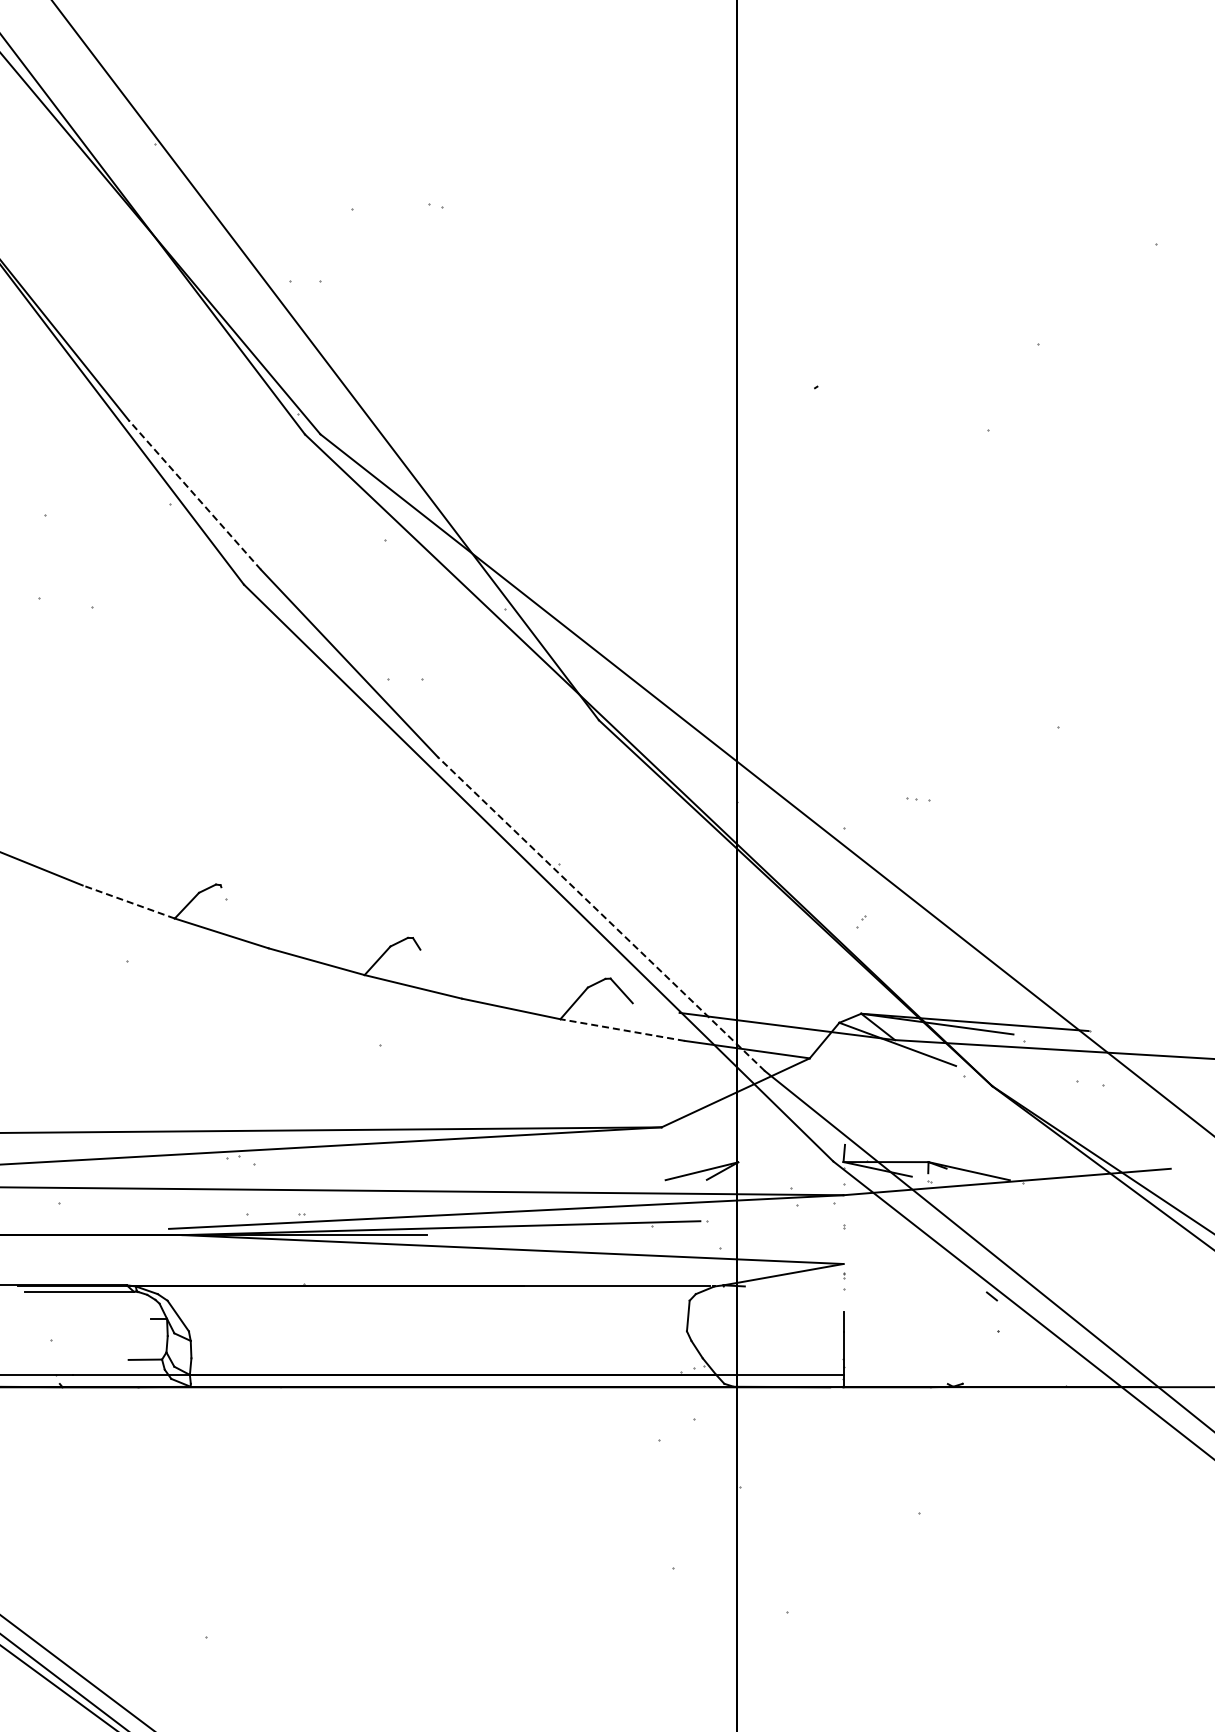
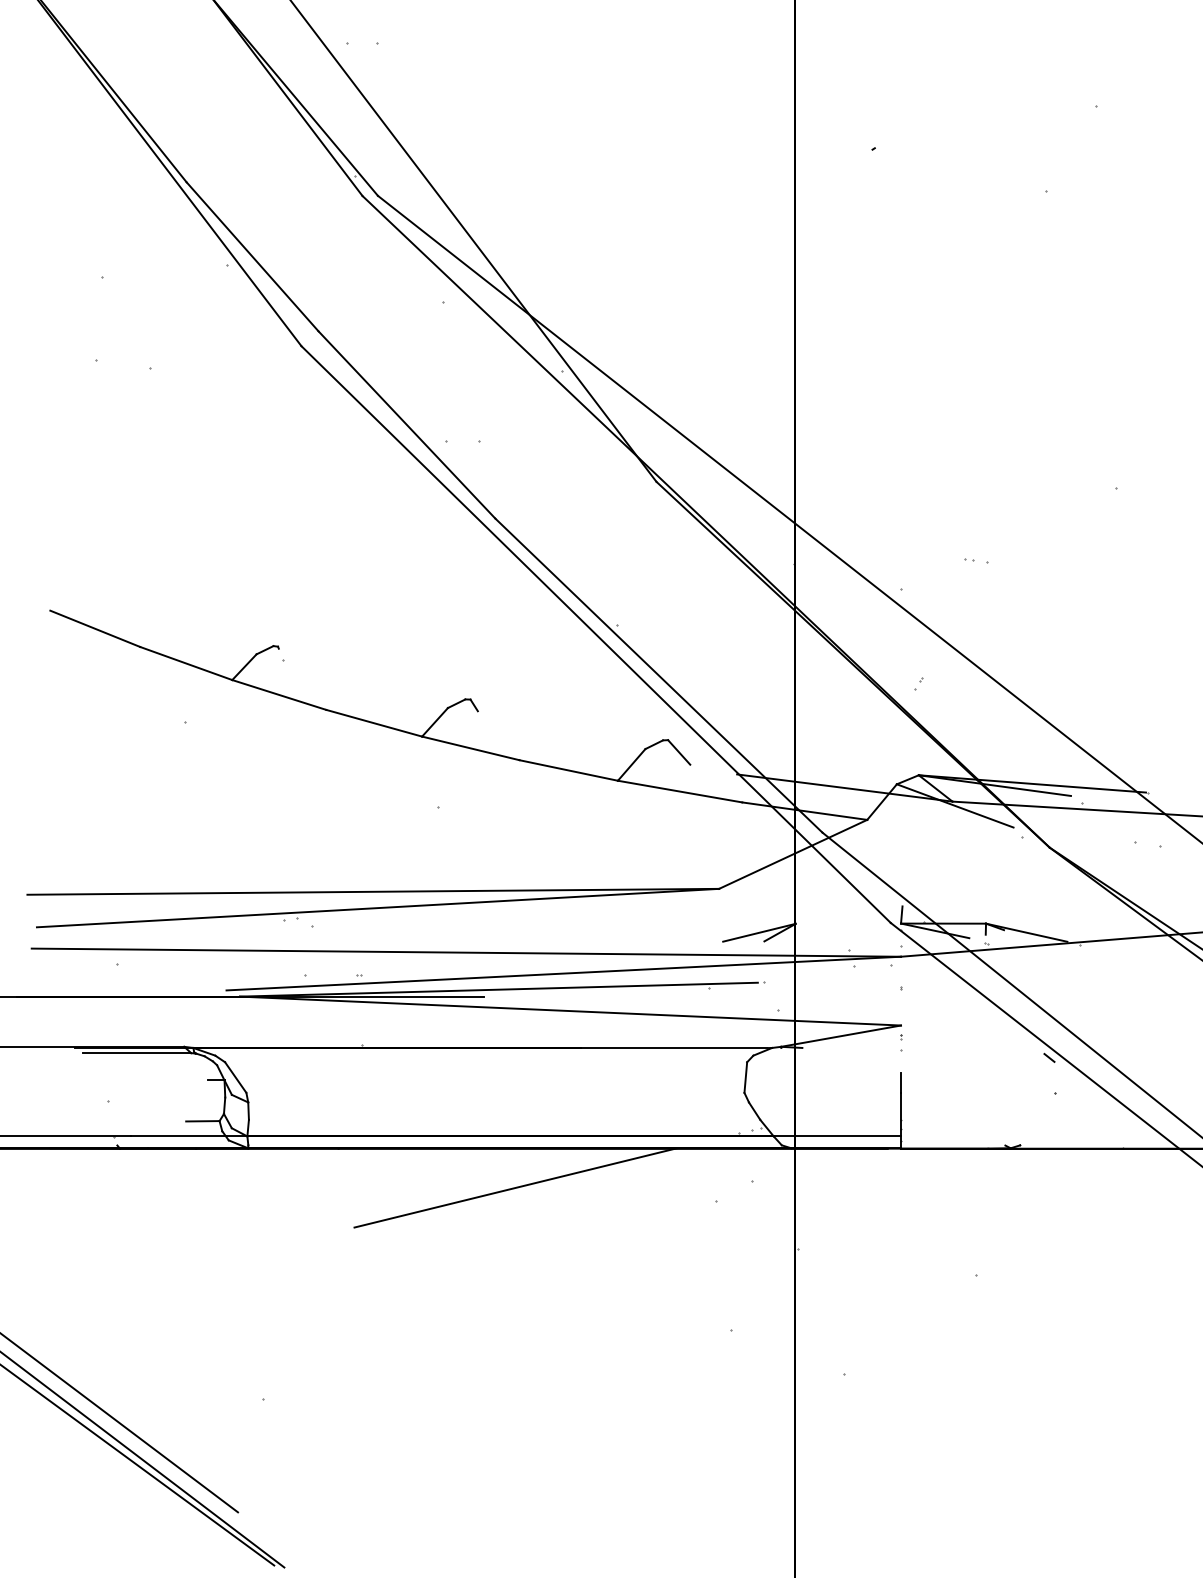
line: (195, 495) -> (253, 257), dashed -> solid
line: (128, 901) -> (186, 663), dashed -> solid
line: (601, 914) -> (659, 676), dashed -> solid
line: (622, 1029) -> (680, 791), dashed -> solid
line: (458, 1426) -> (516, 1188), added

